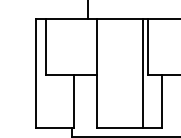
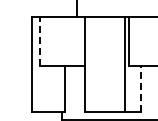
line: (46, 47) -> (40, 41), solid -> dashed
line: (162, 102) -> (141, 89), solid -> dashed

